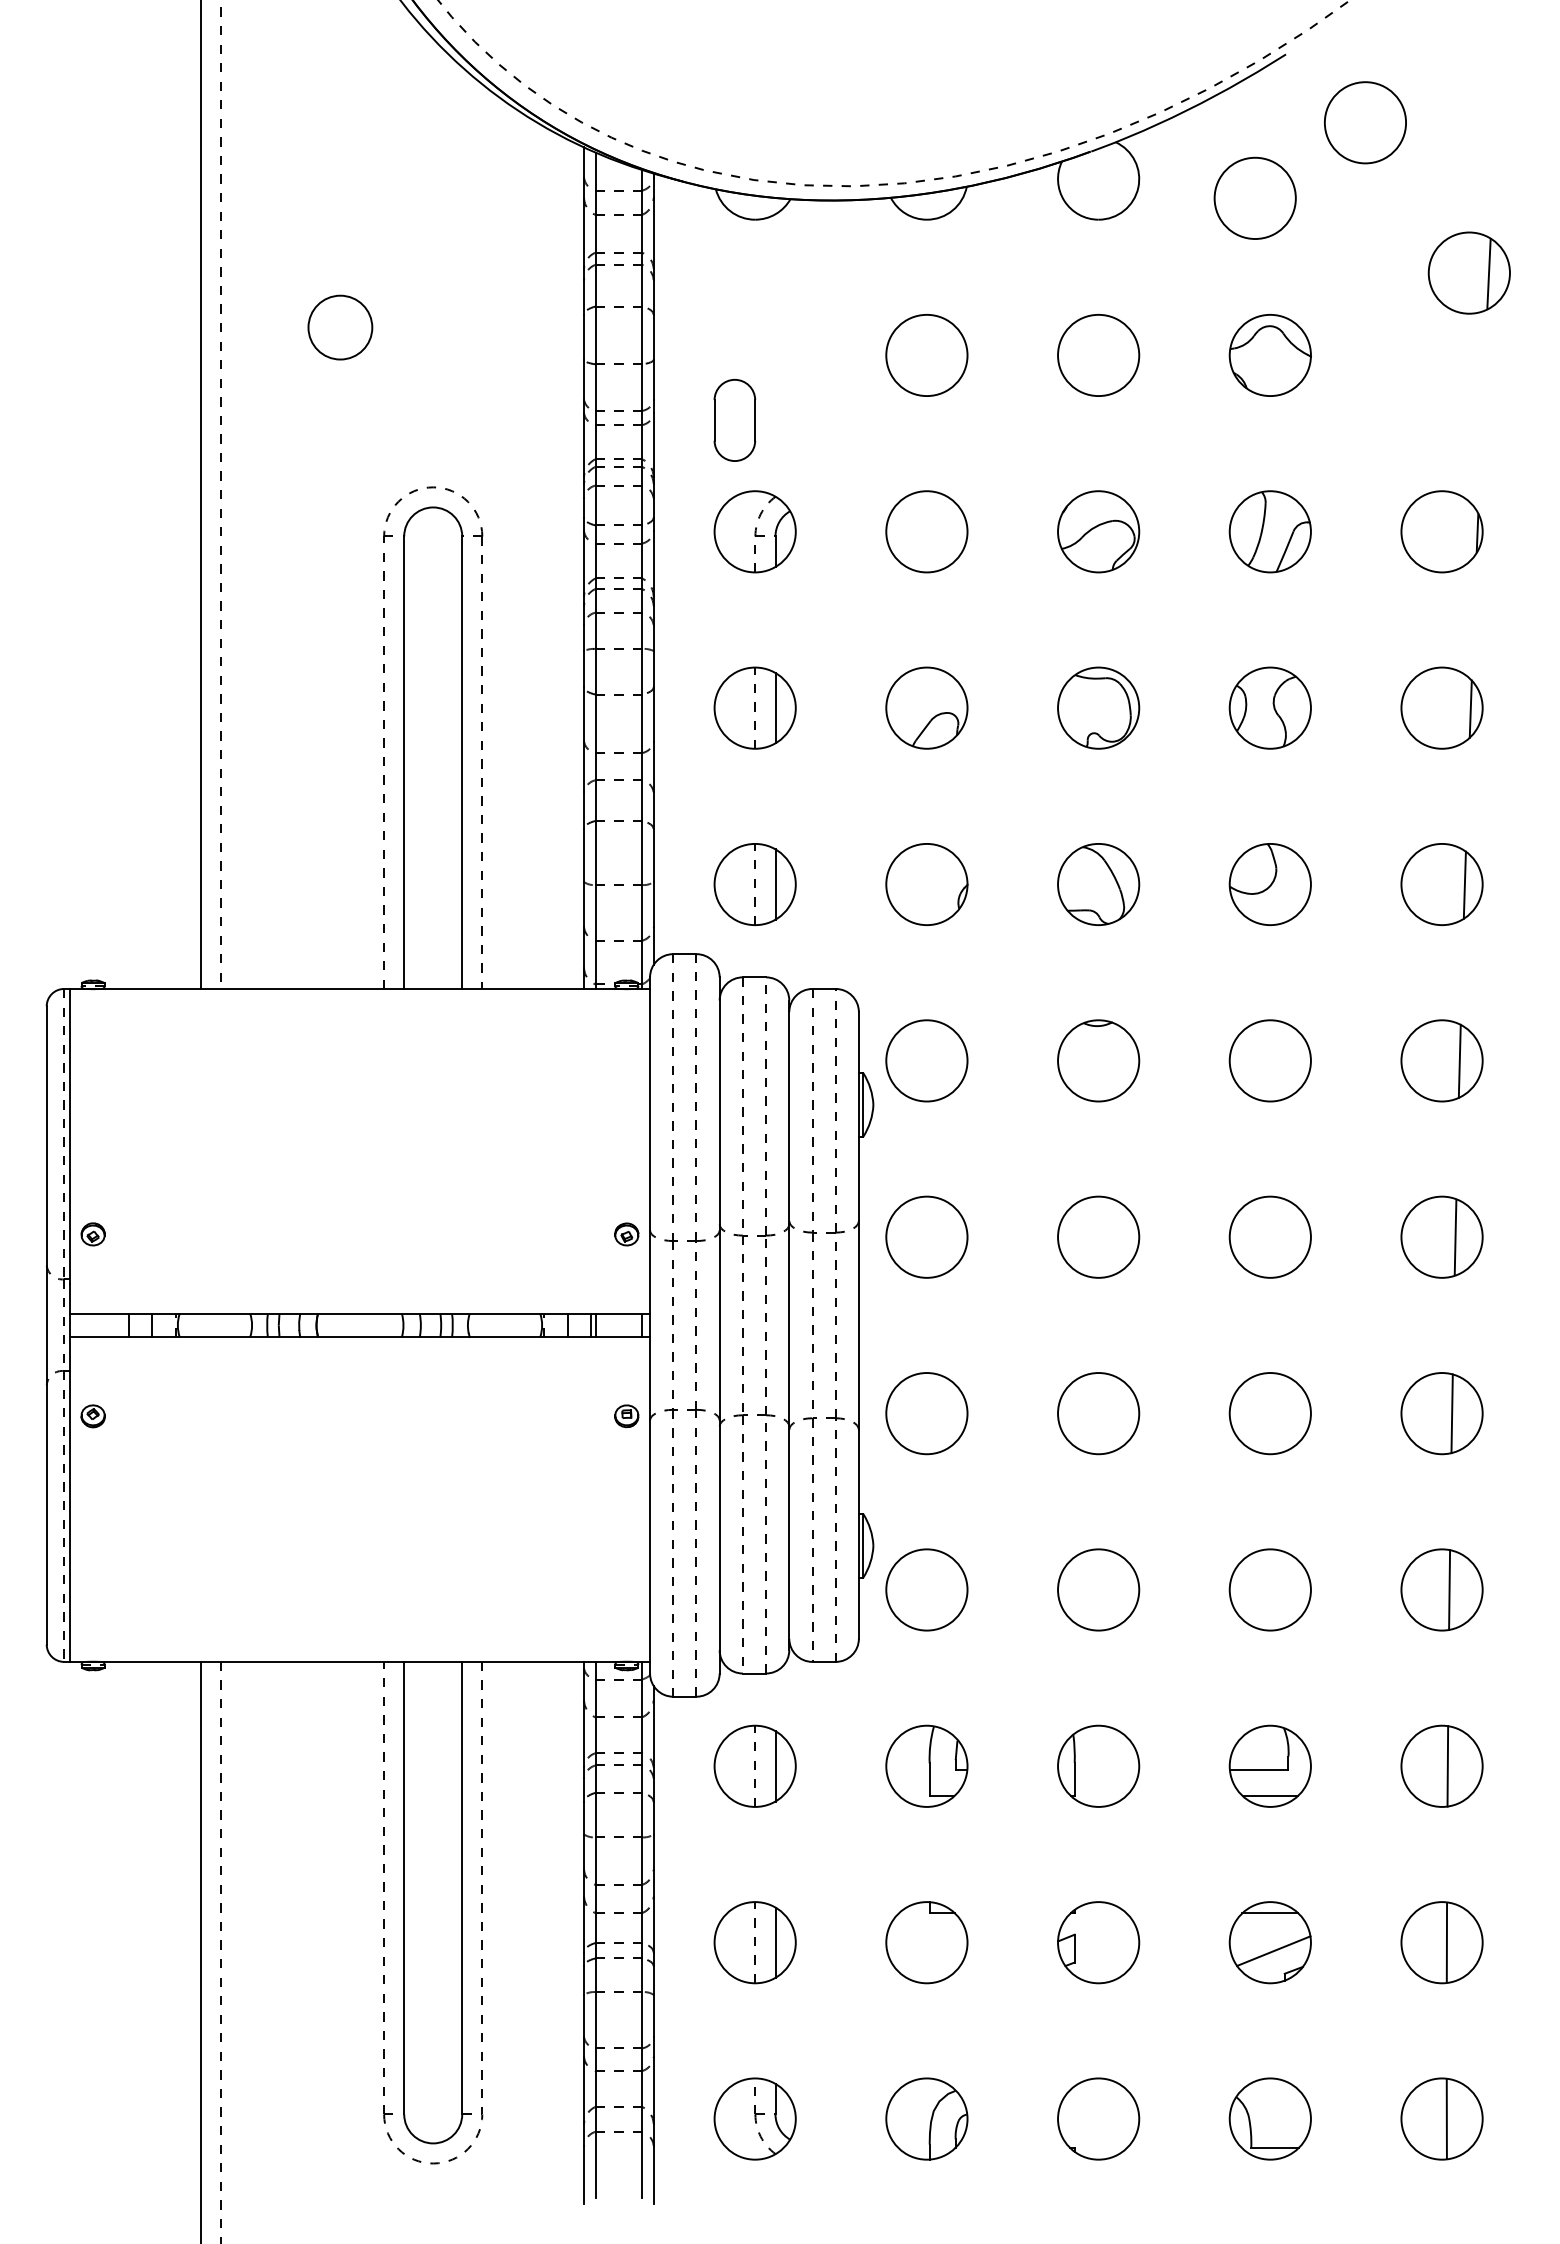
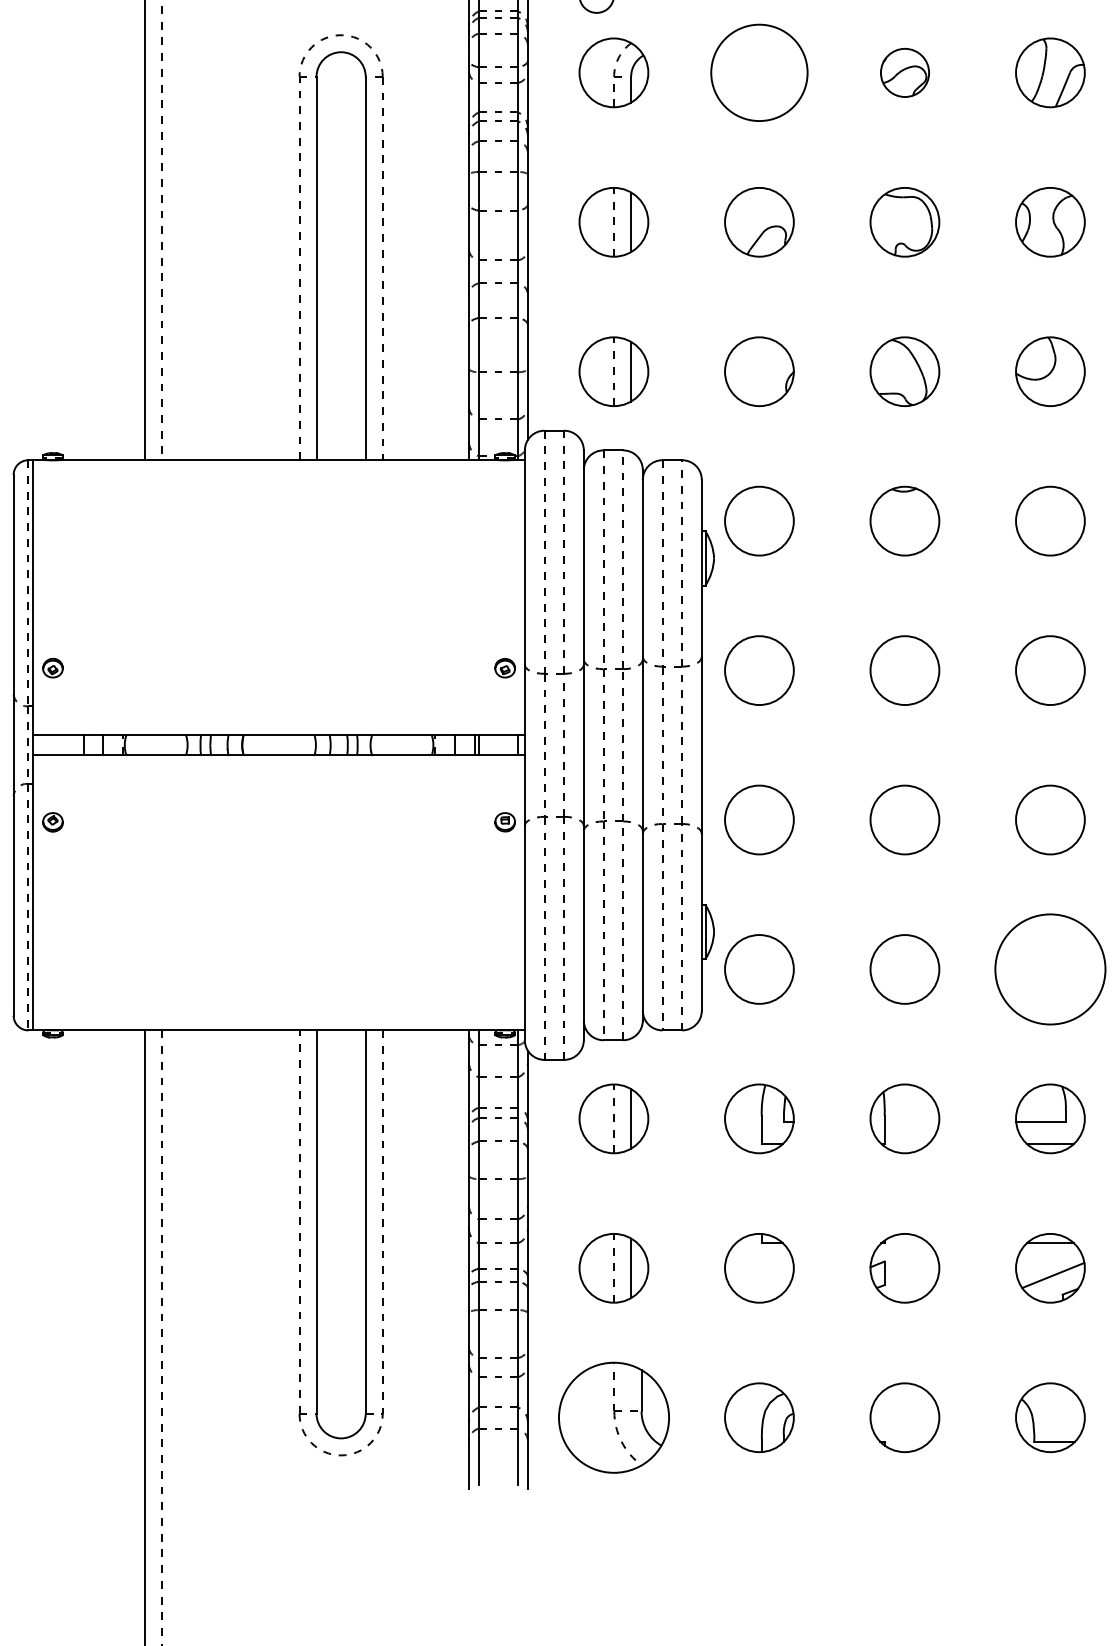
circle: (926, 531) -> (759, 72), size x1.4
part: (1098, 531) -> (904, 72), size x0.7
circle: (1269, 1589) -> (1049, 969), size x1.6
part: (754, 2118) -> (613, 1417), size x1.6

